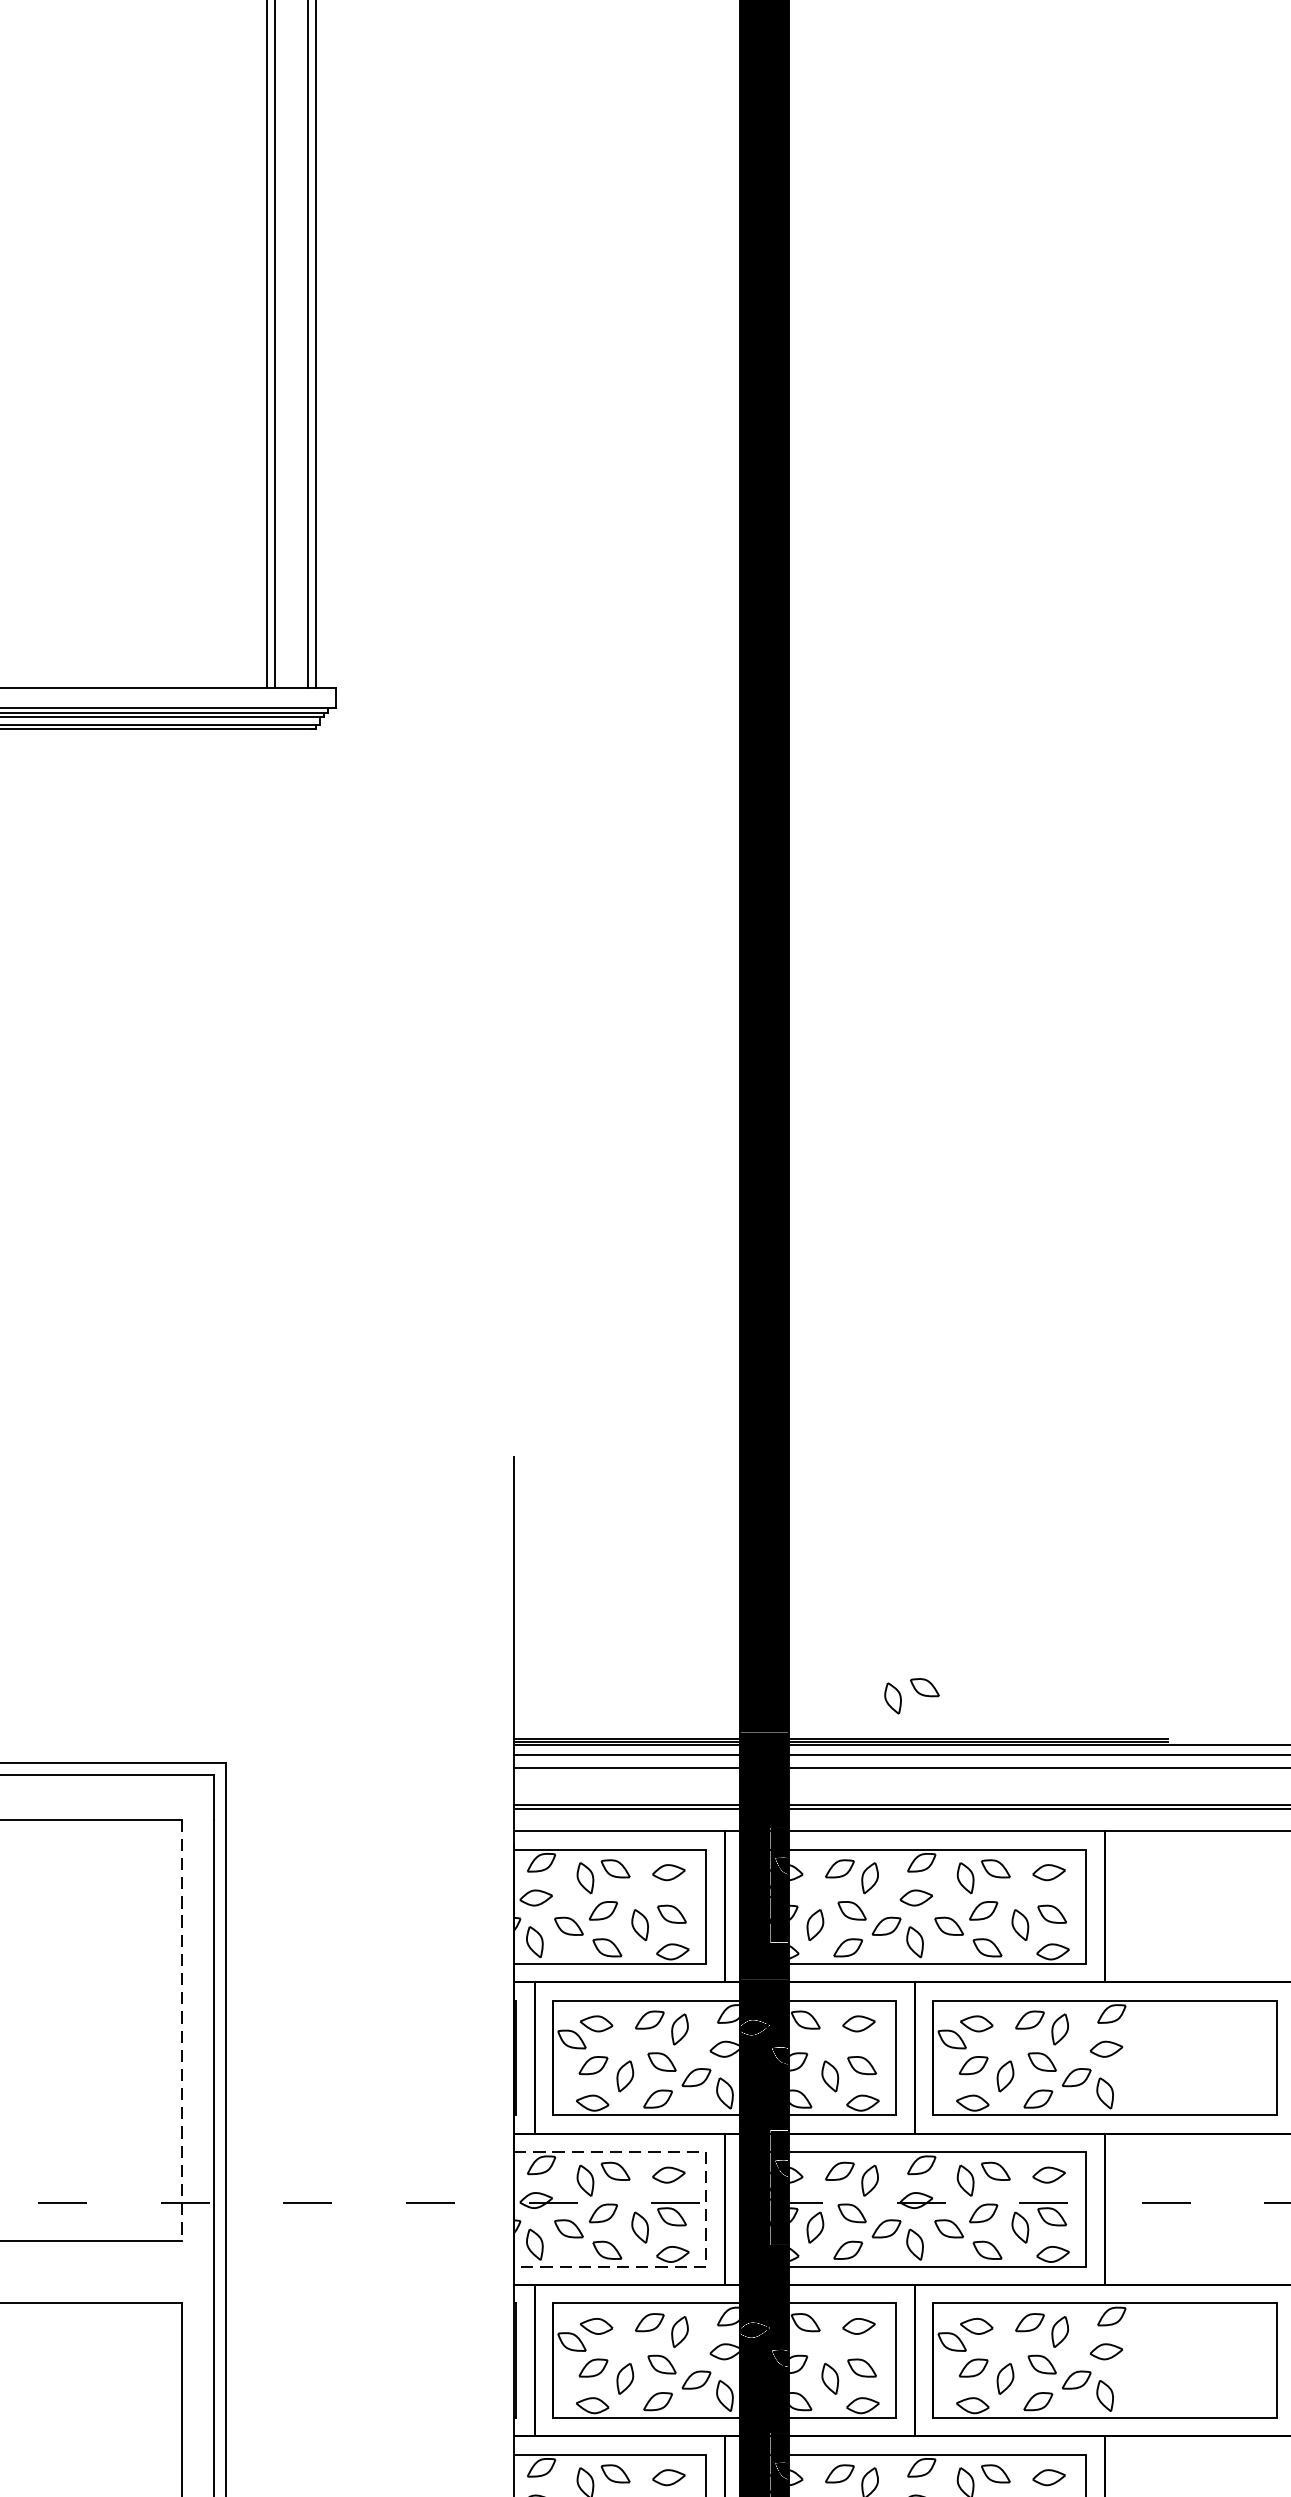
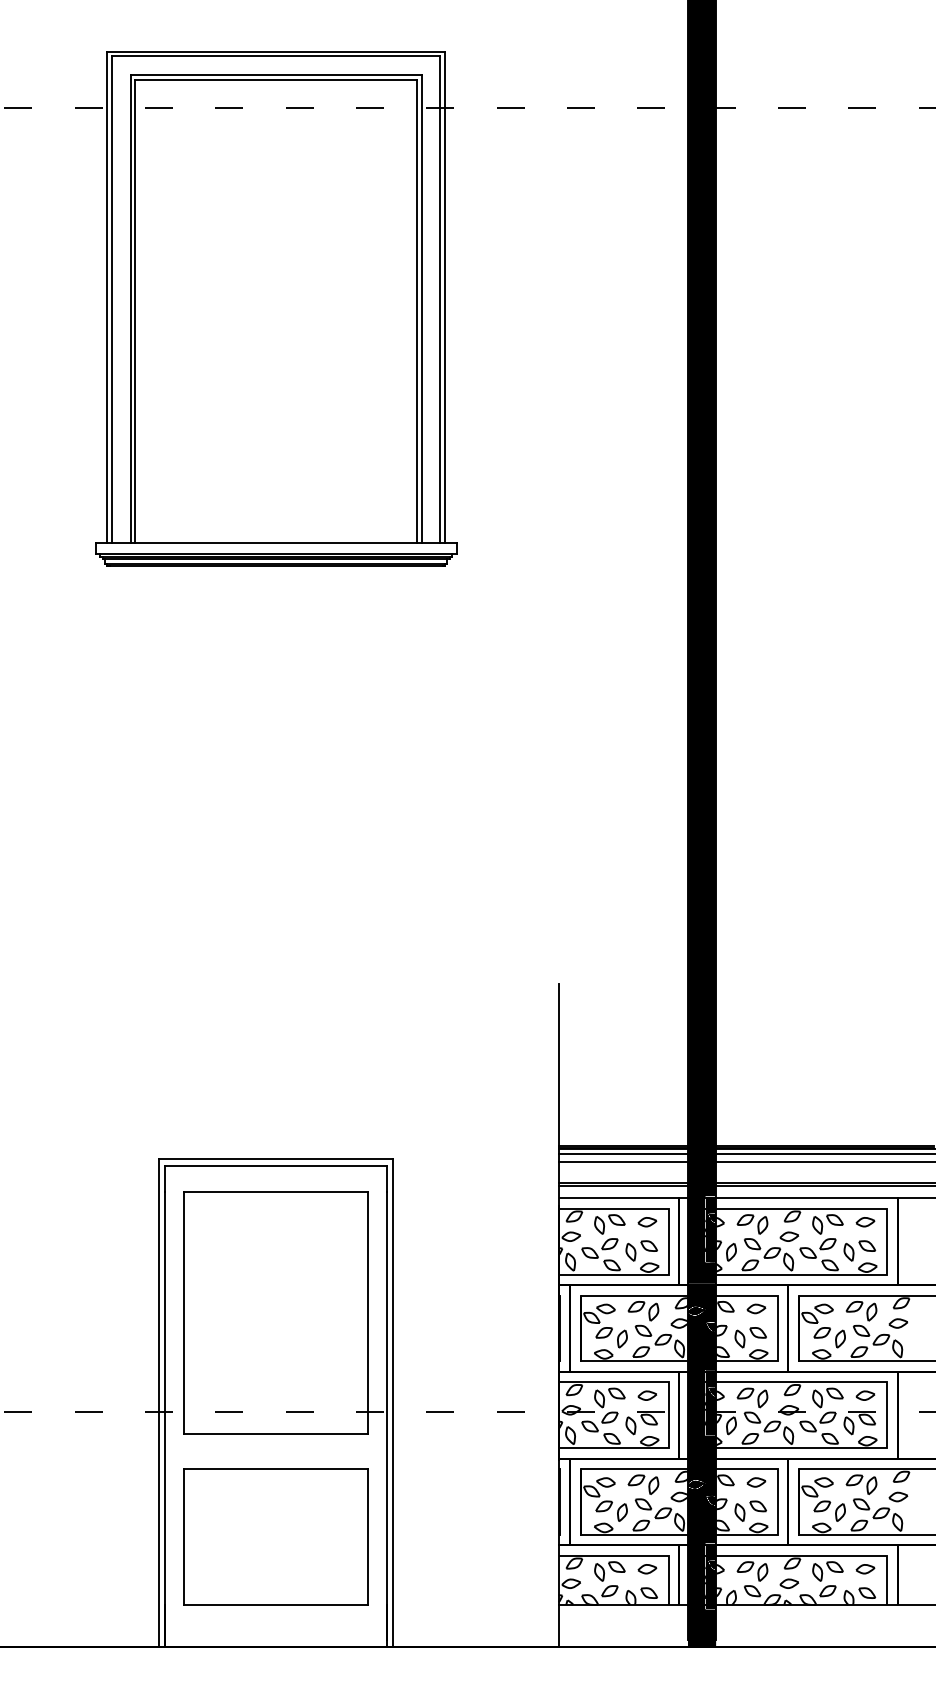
part: (911, 1695) -> (786, 1120), removed
line: (182, 2030) -> (368, 1312), dashed -> solid
line: (705, 2209) -> (668, 1415), dashed -> solid

